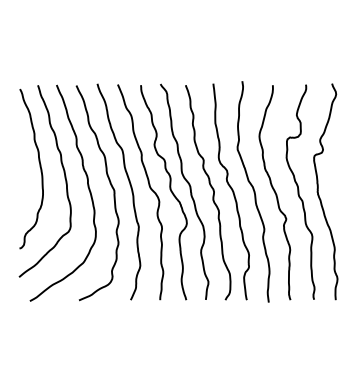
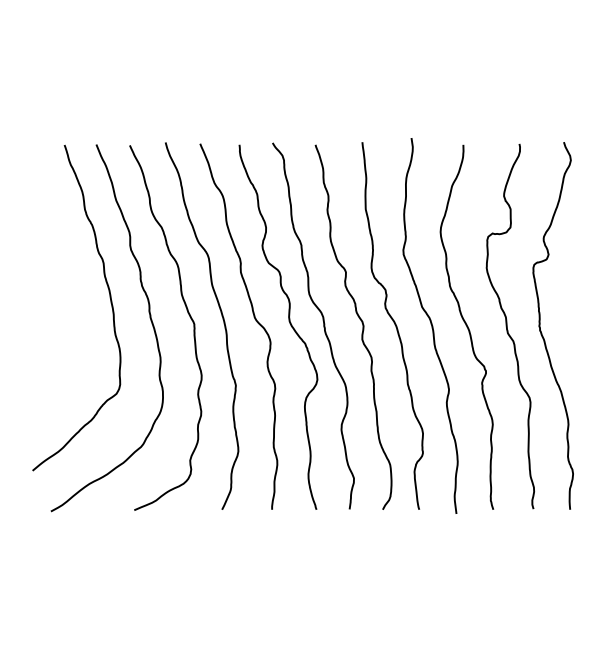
curve: (39, 167) -> (67, 284), removed

